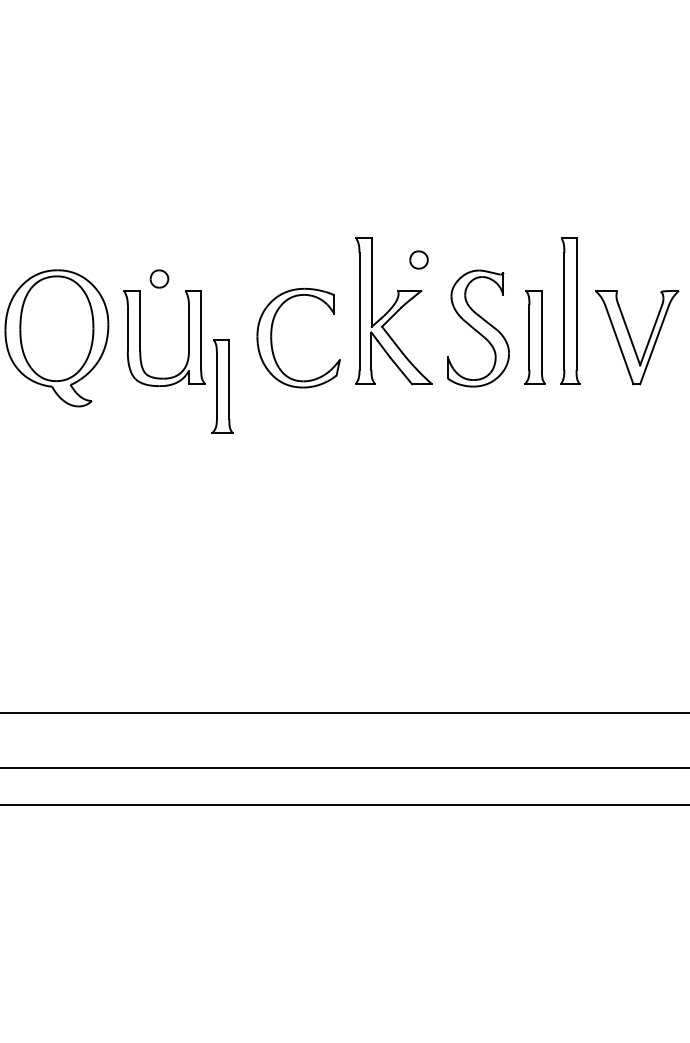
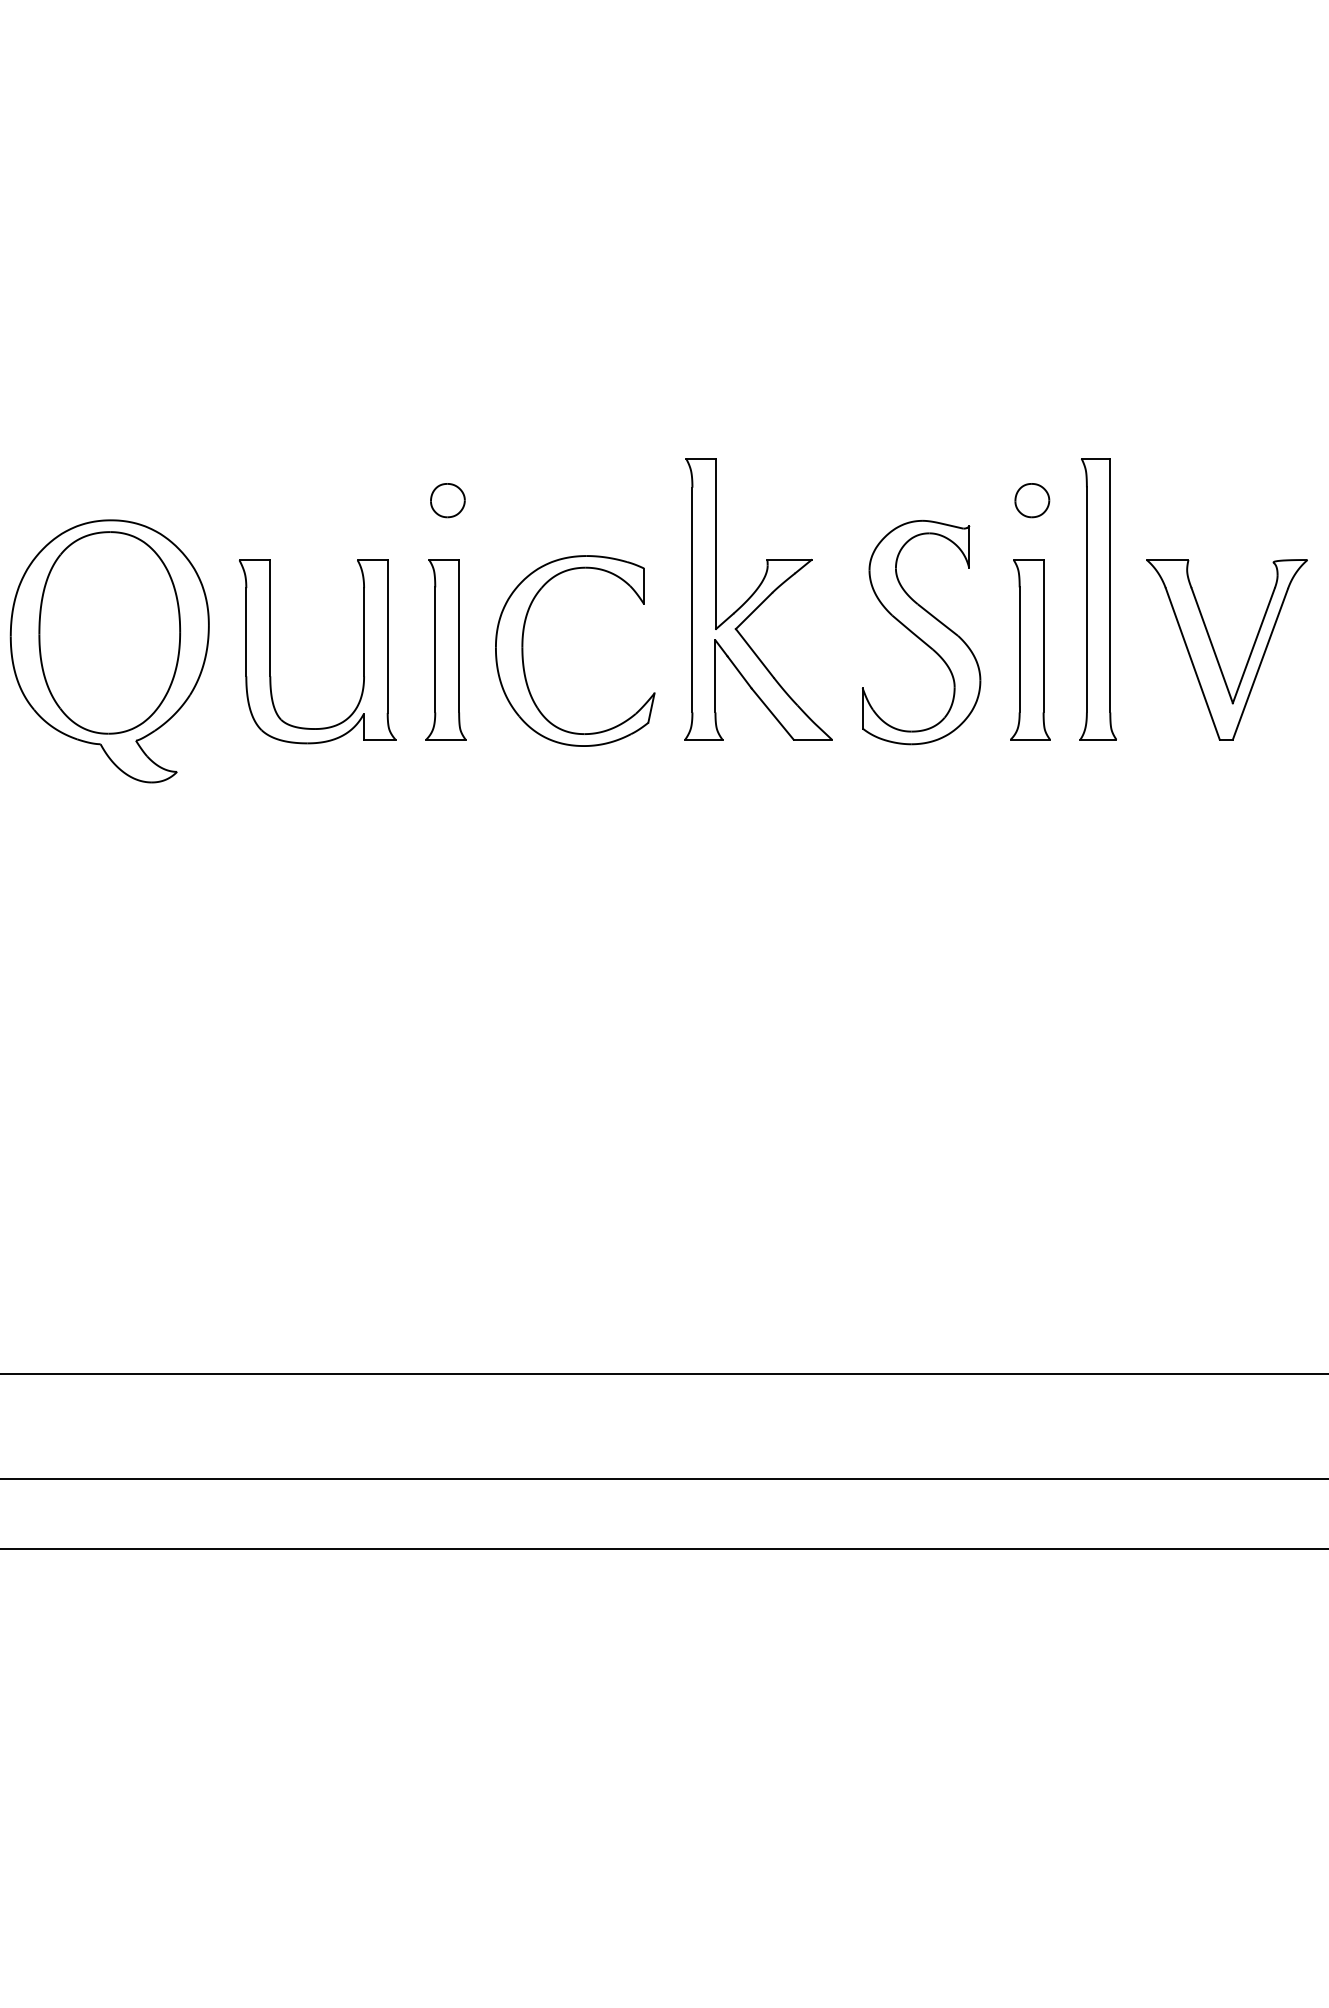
part: (418, 259) -> (1031, 499), moved
part: (159, 278) -> (447, 499), moved
part: (222, 386) -> (445, 649), moved

